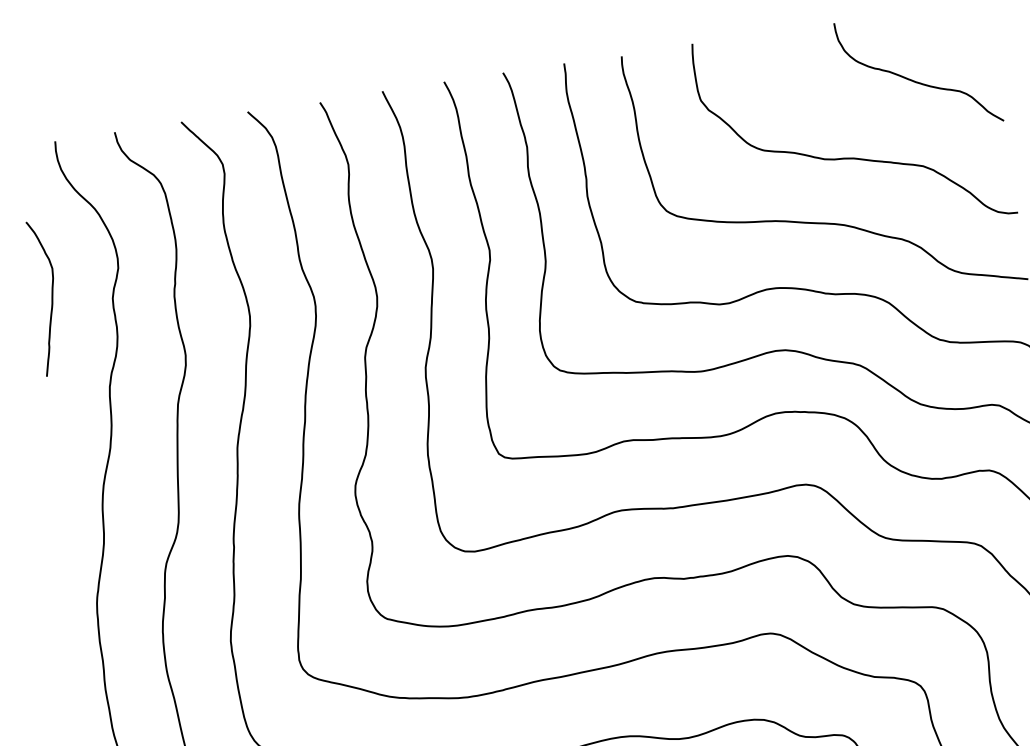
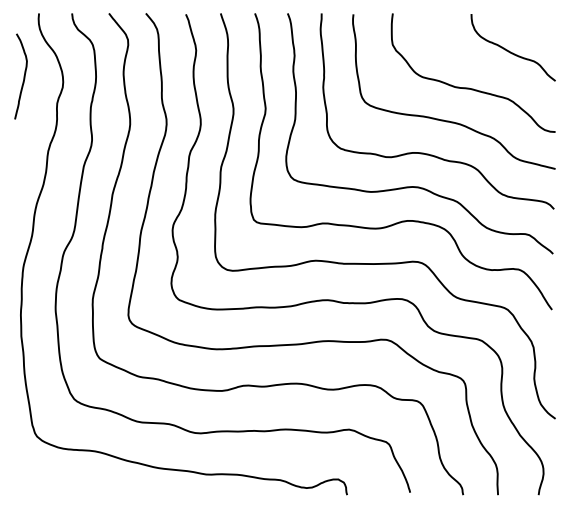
curve: (50, 297) -> (23, 76), moved

